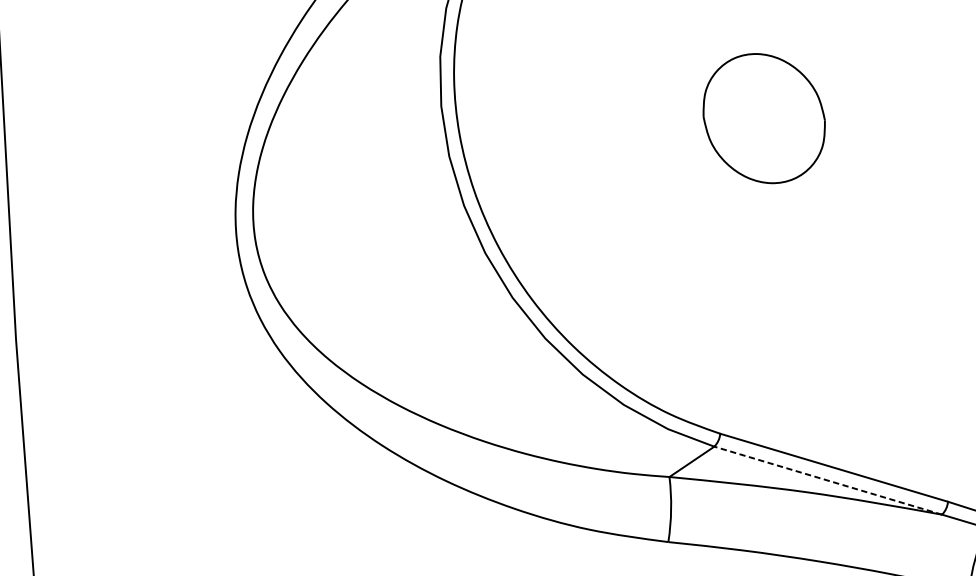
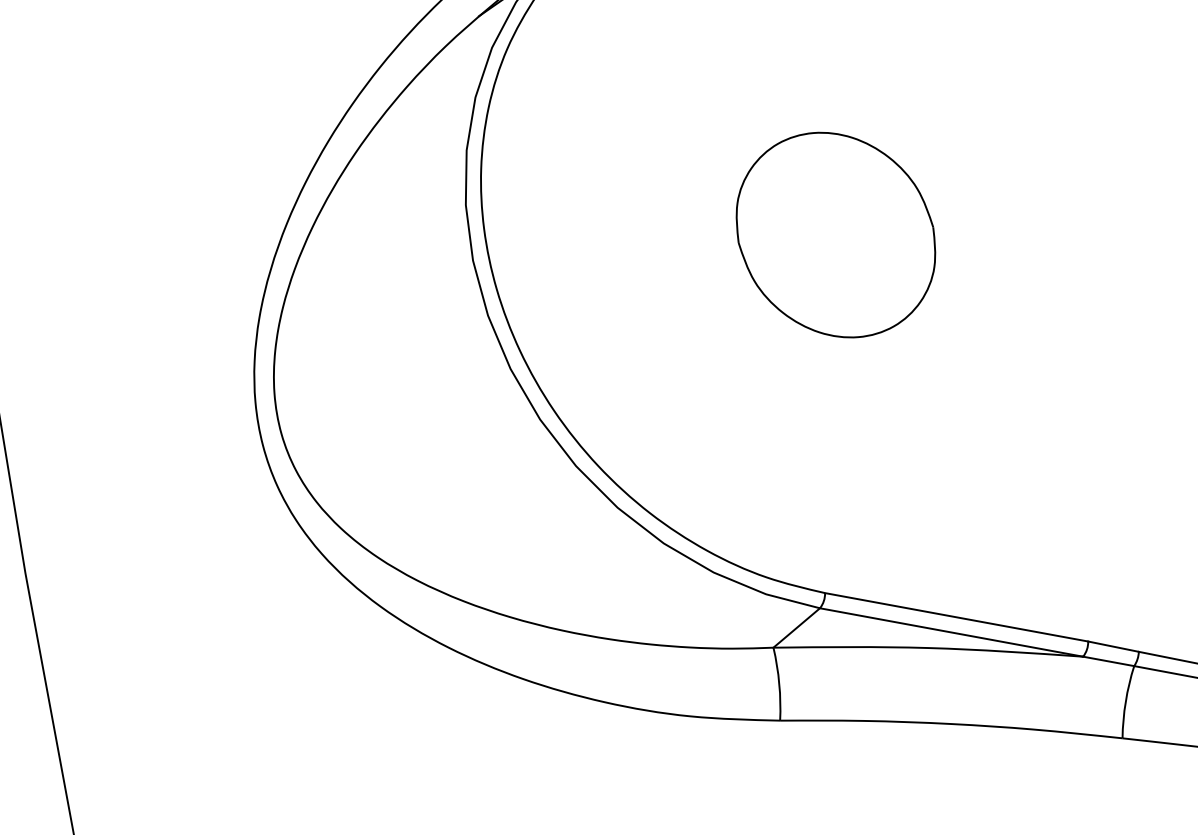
part: (763, 118) -> (835, 234), size x1.43
line: (828, 480) -> (951, 632), dashed -> solid

